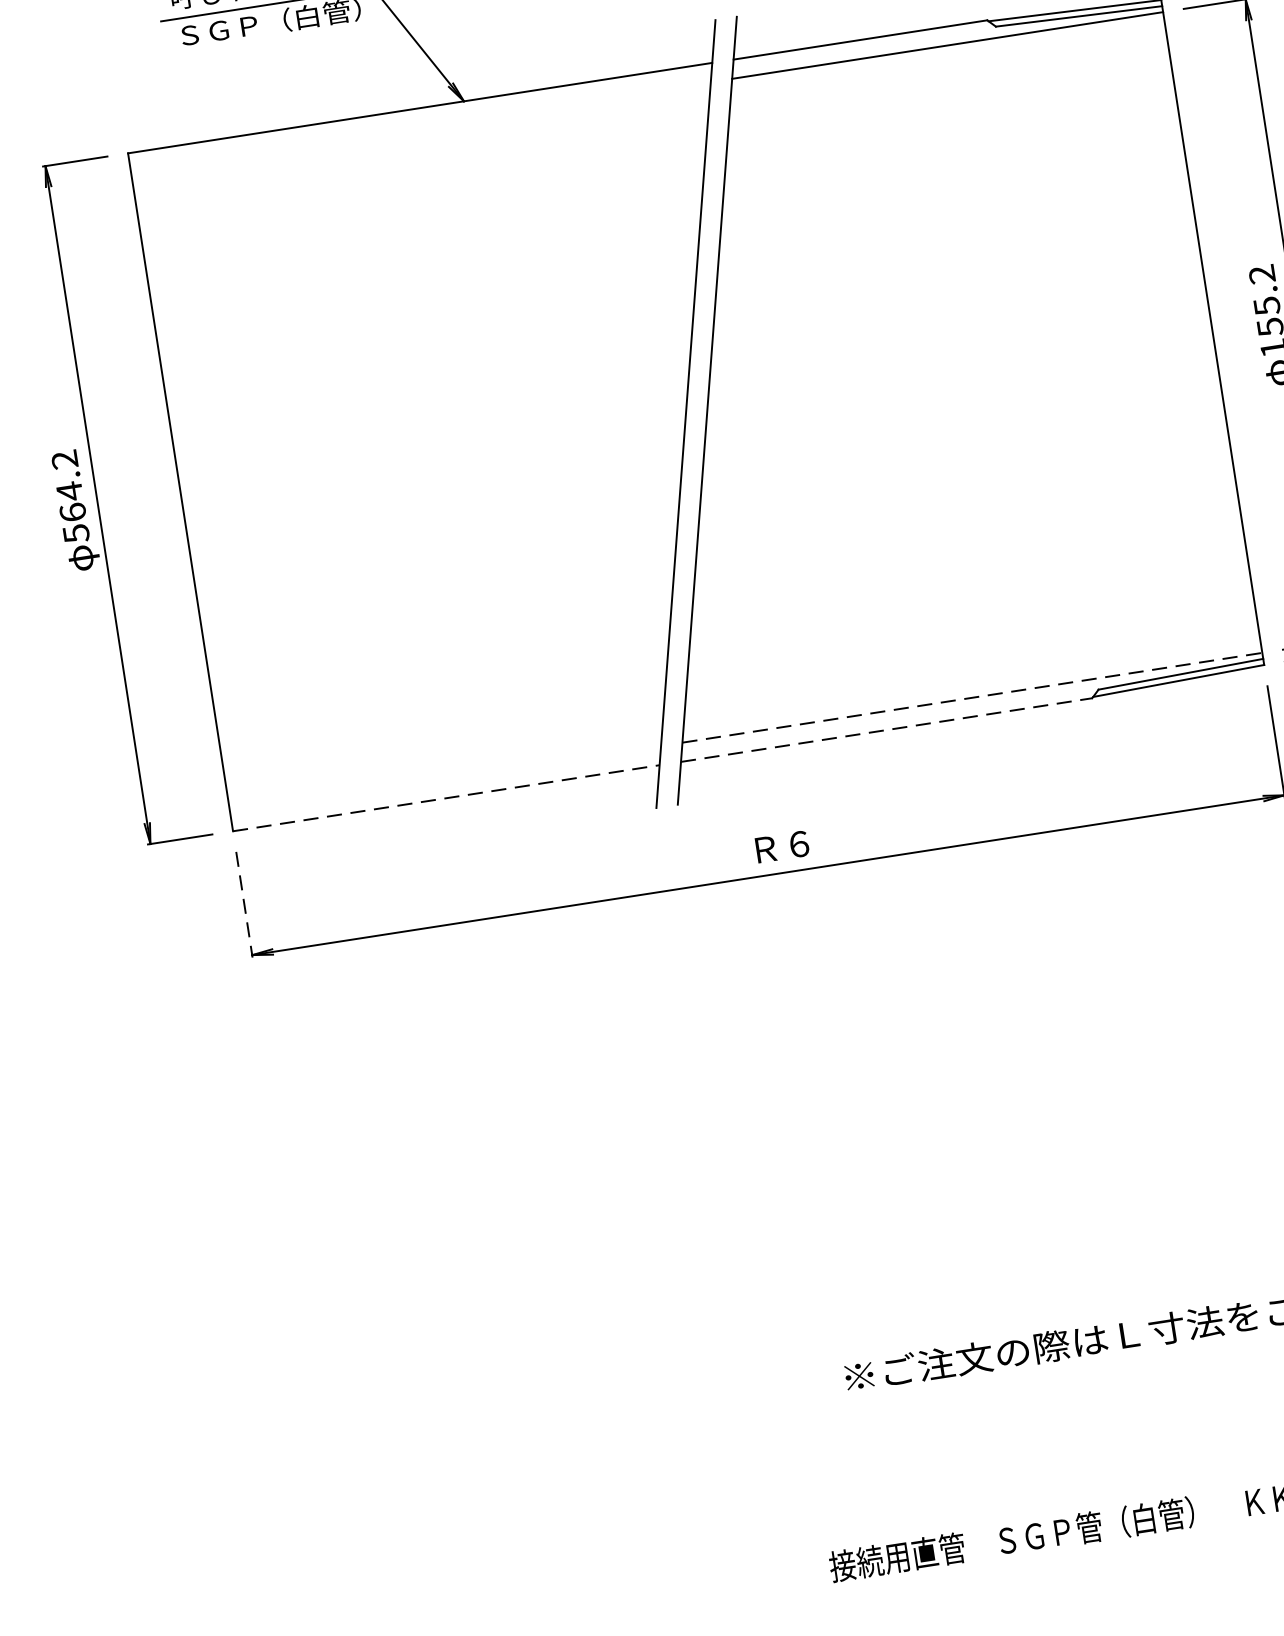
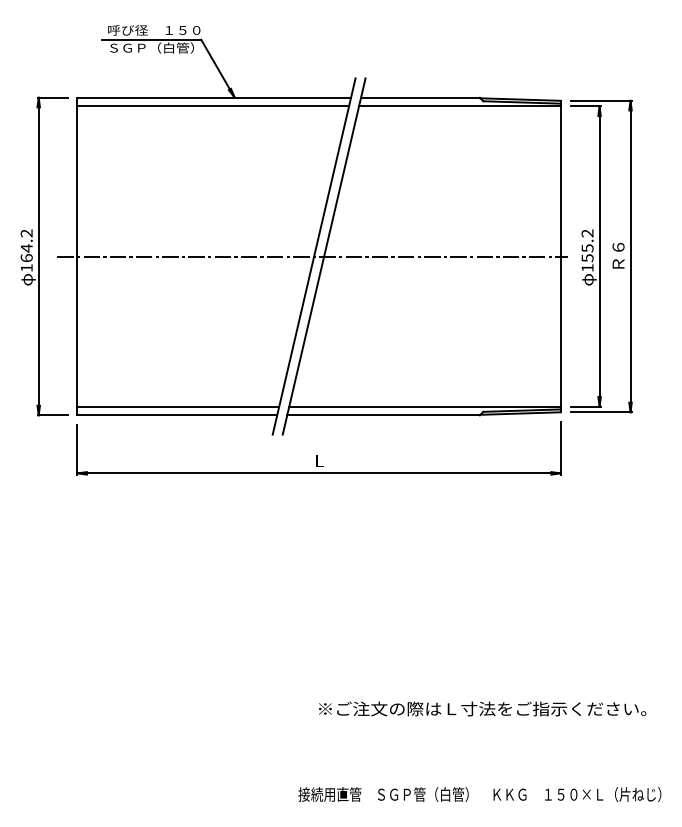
line: (421, 126) -> (213, 106), added
line: (682, 414) -> (312, 256), added
text: (75, 534) -> (26, 268), 564.2 -> 164.2
line: (973, 697) -> (425, 406), dashed -> solid
line: (888, 730) -> (384, 415), dashed -> solid
line: (445, 778) -> (178, 406), added
line: (446, 798) -> (177, 415), dashed -> solid
text: (782, 847) -> (327, 461), Ｒ６ -> Ｌ
line: (244, 904) -> (77, 449), dashed -> solid

